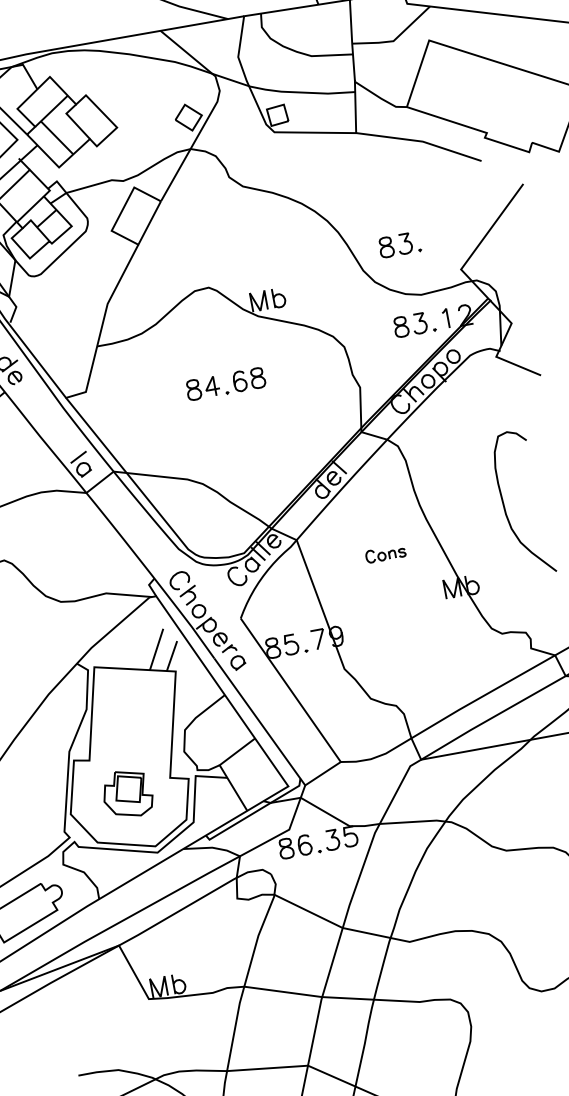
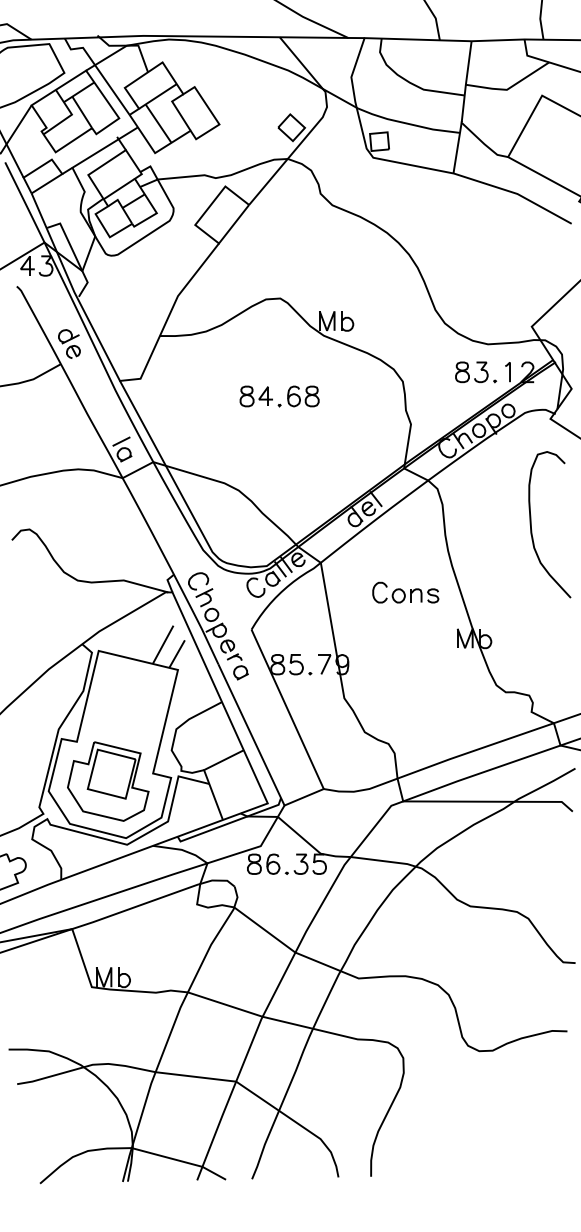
part: (400, 244) -> (476, 291), removed
curve: (504, 506) -> (531, 524), moved
part: (385, 553) -> (405, 592), size x1.67
part: (127, 793) -> (108, 781), size x1.67

